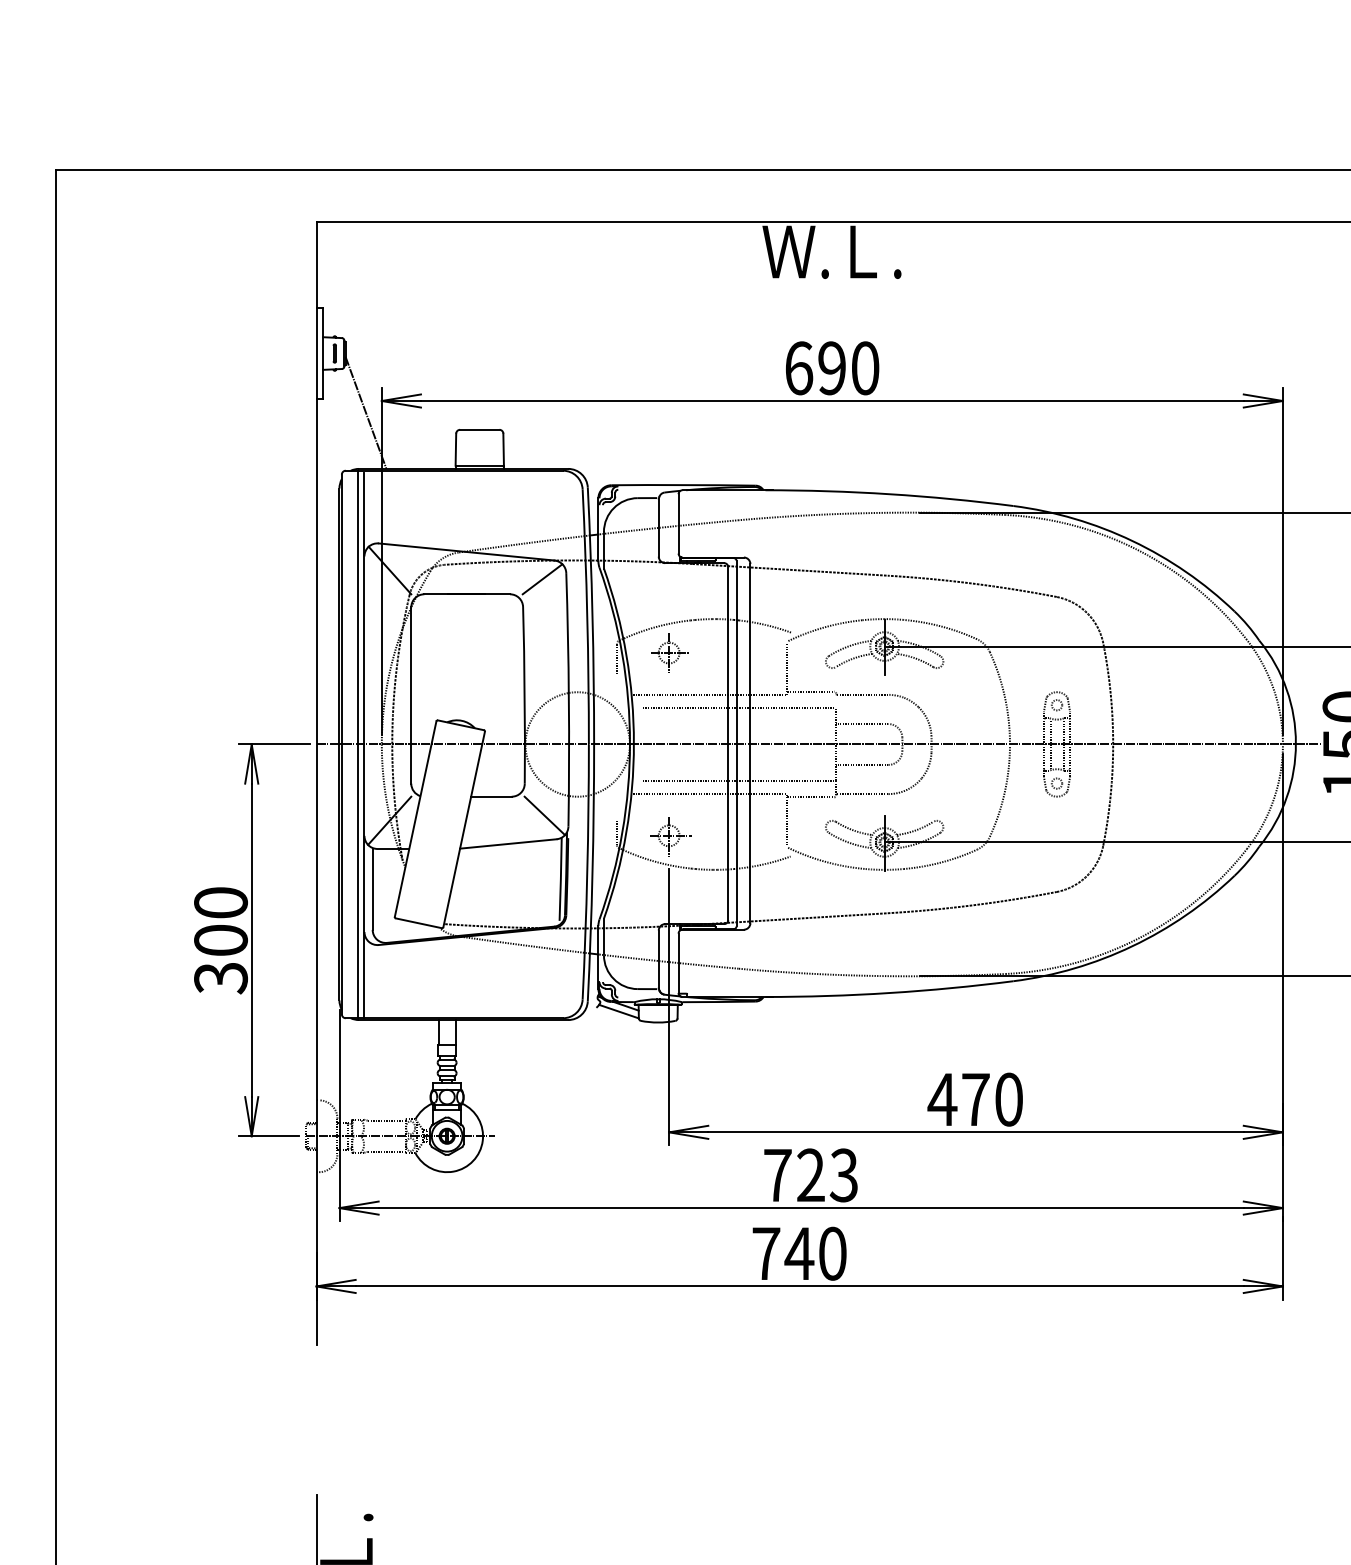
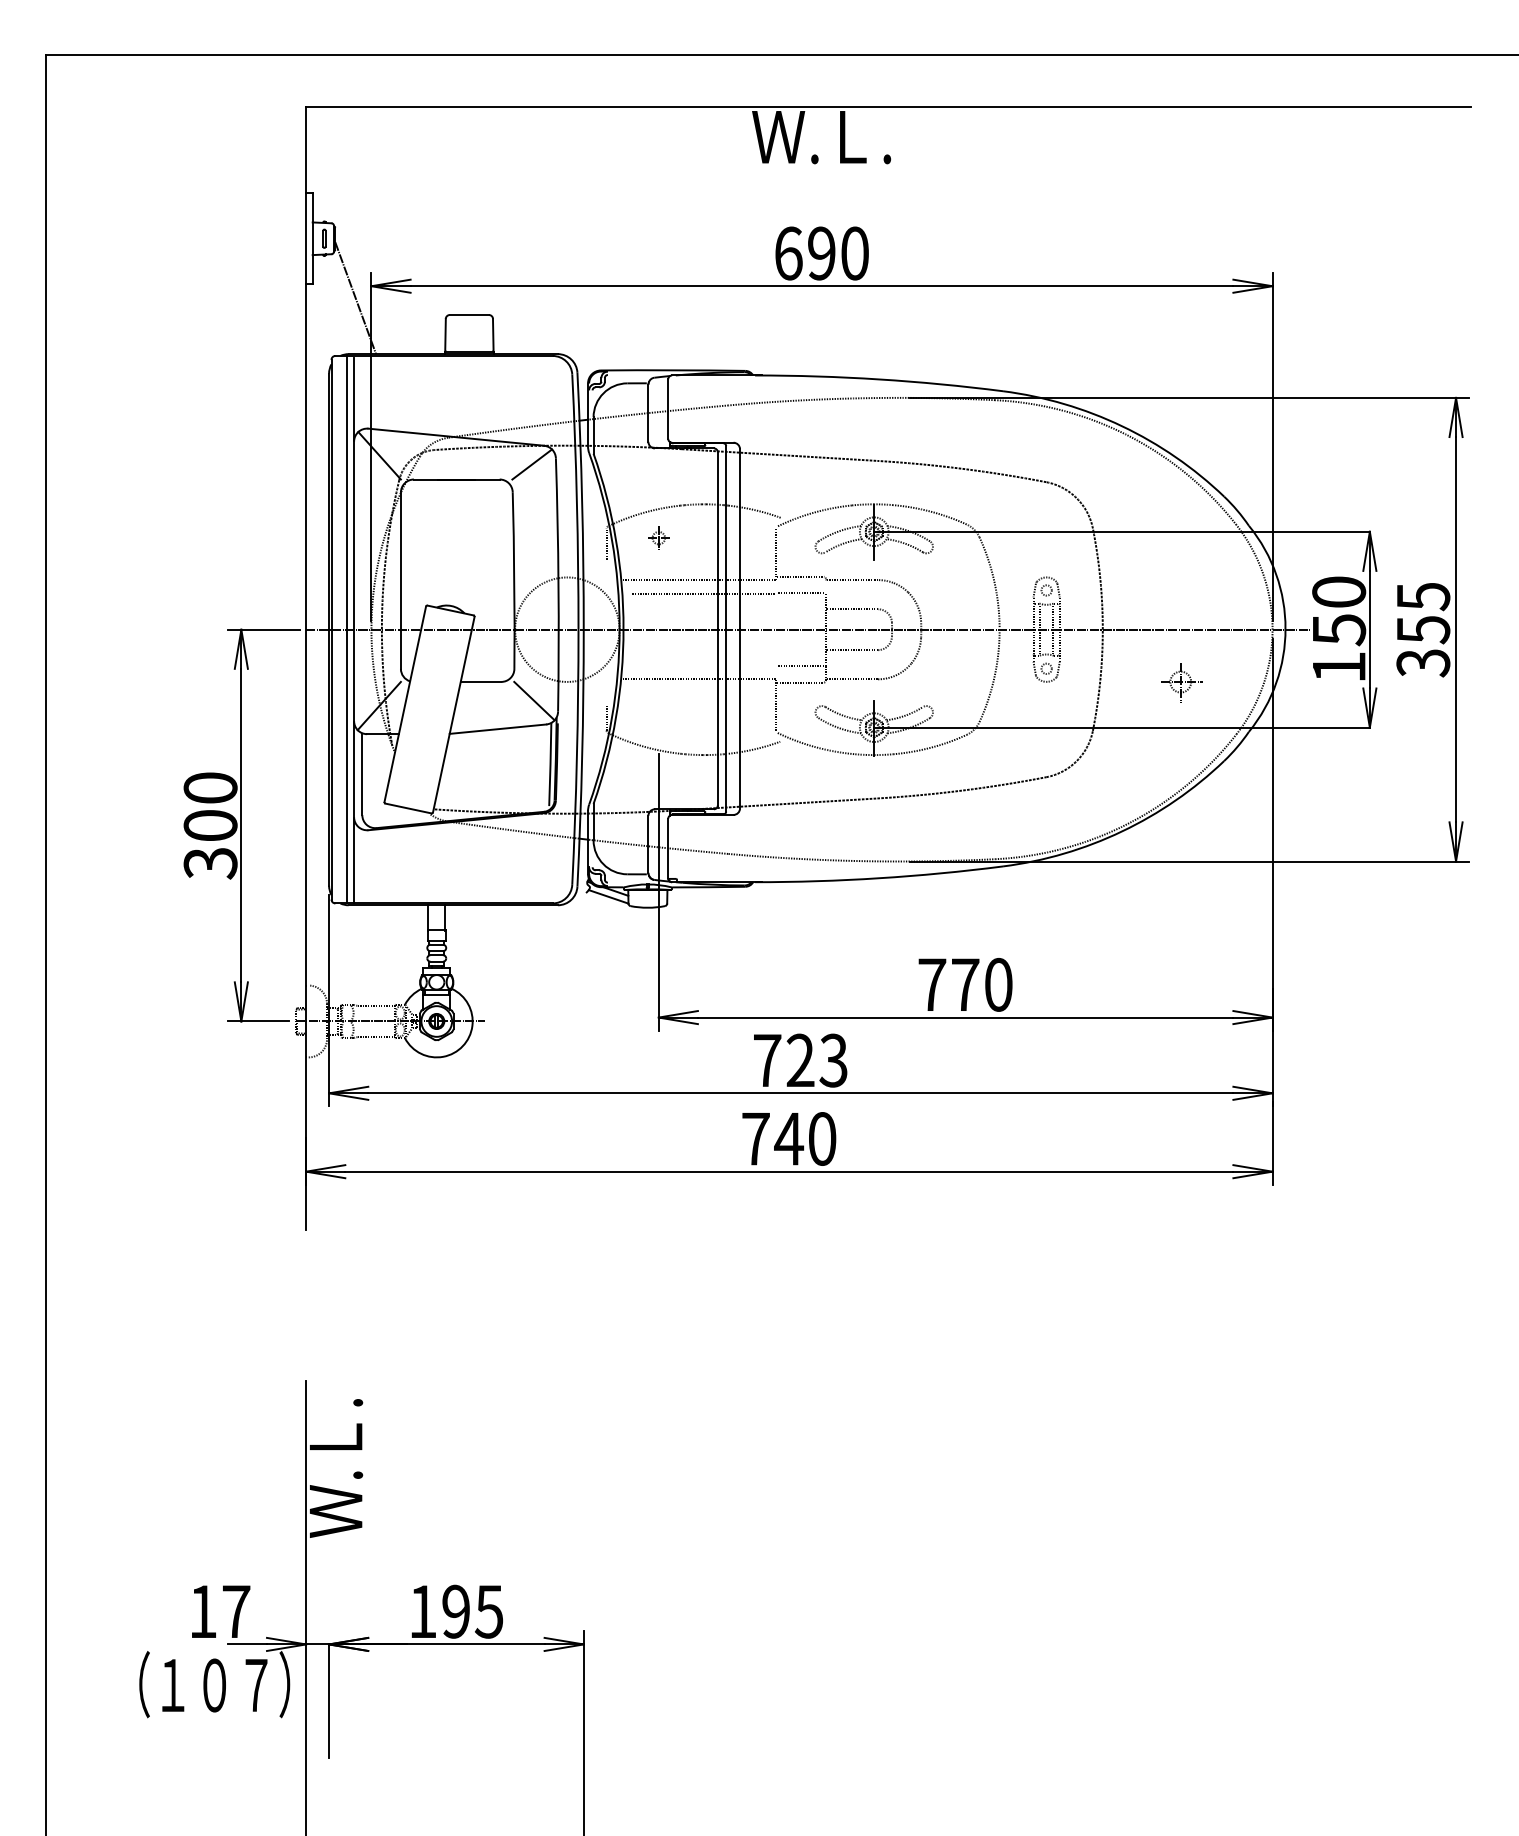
part: (668, 652) -> (658, 537), size x0.6
line: (714, 780) -> (704, 665), removed
part: (669, 836) -> (1181, 682), moved
text: (942, 1099) -> (932, 984), 470 -> 770

